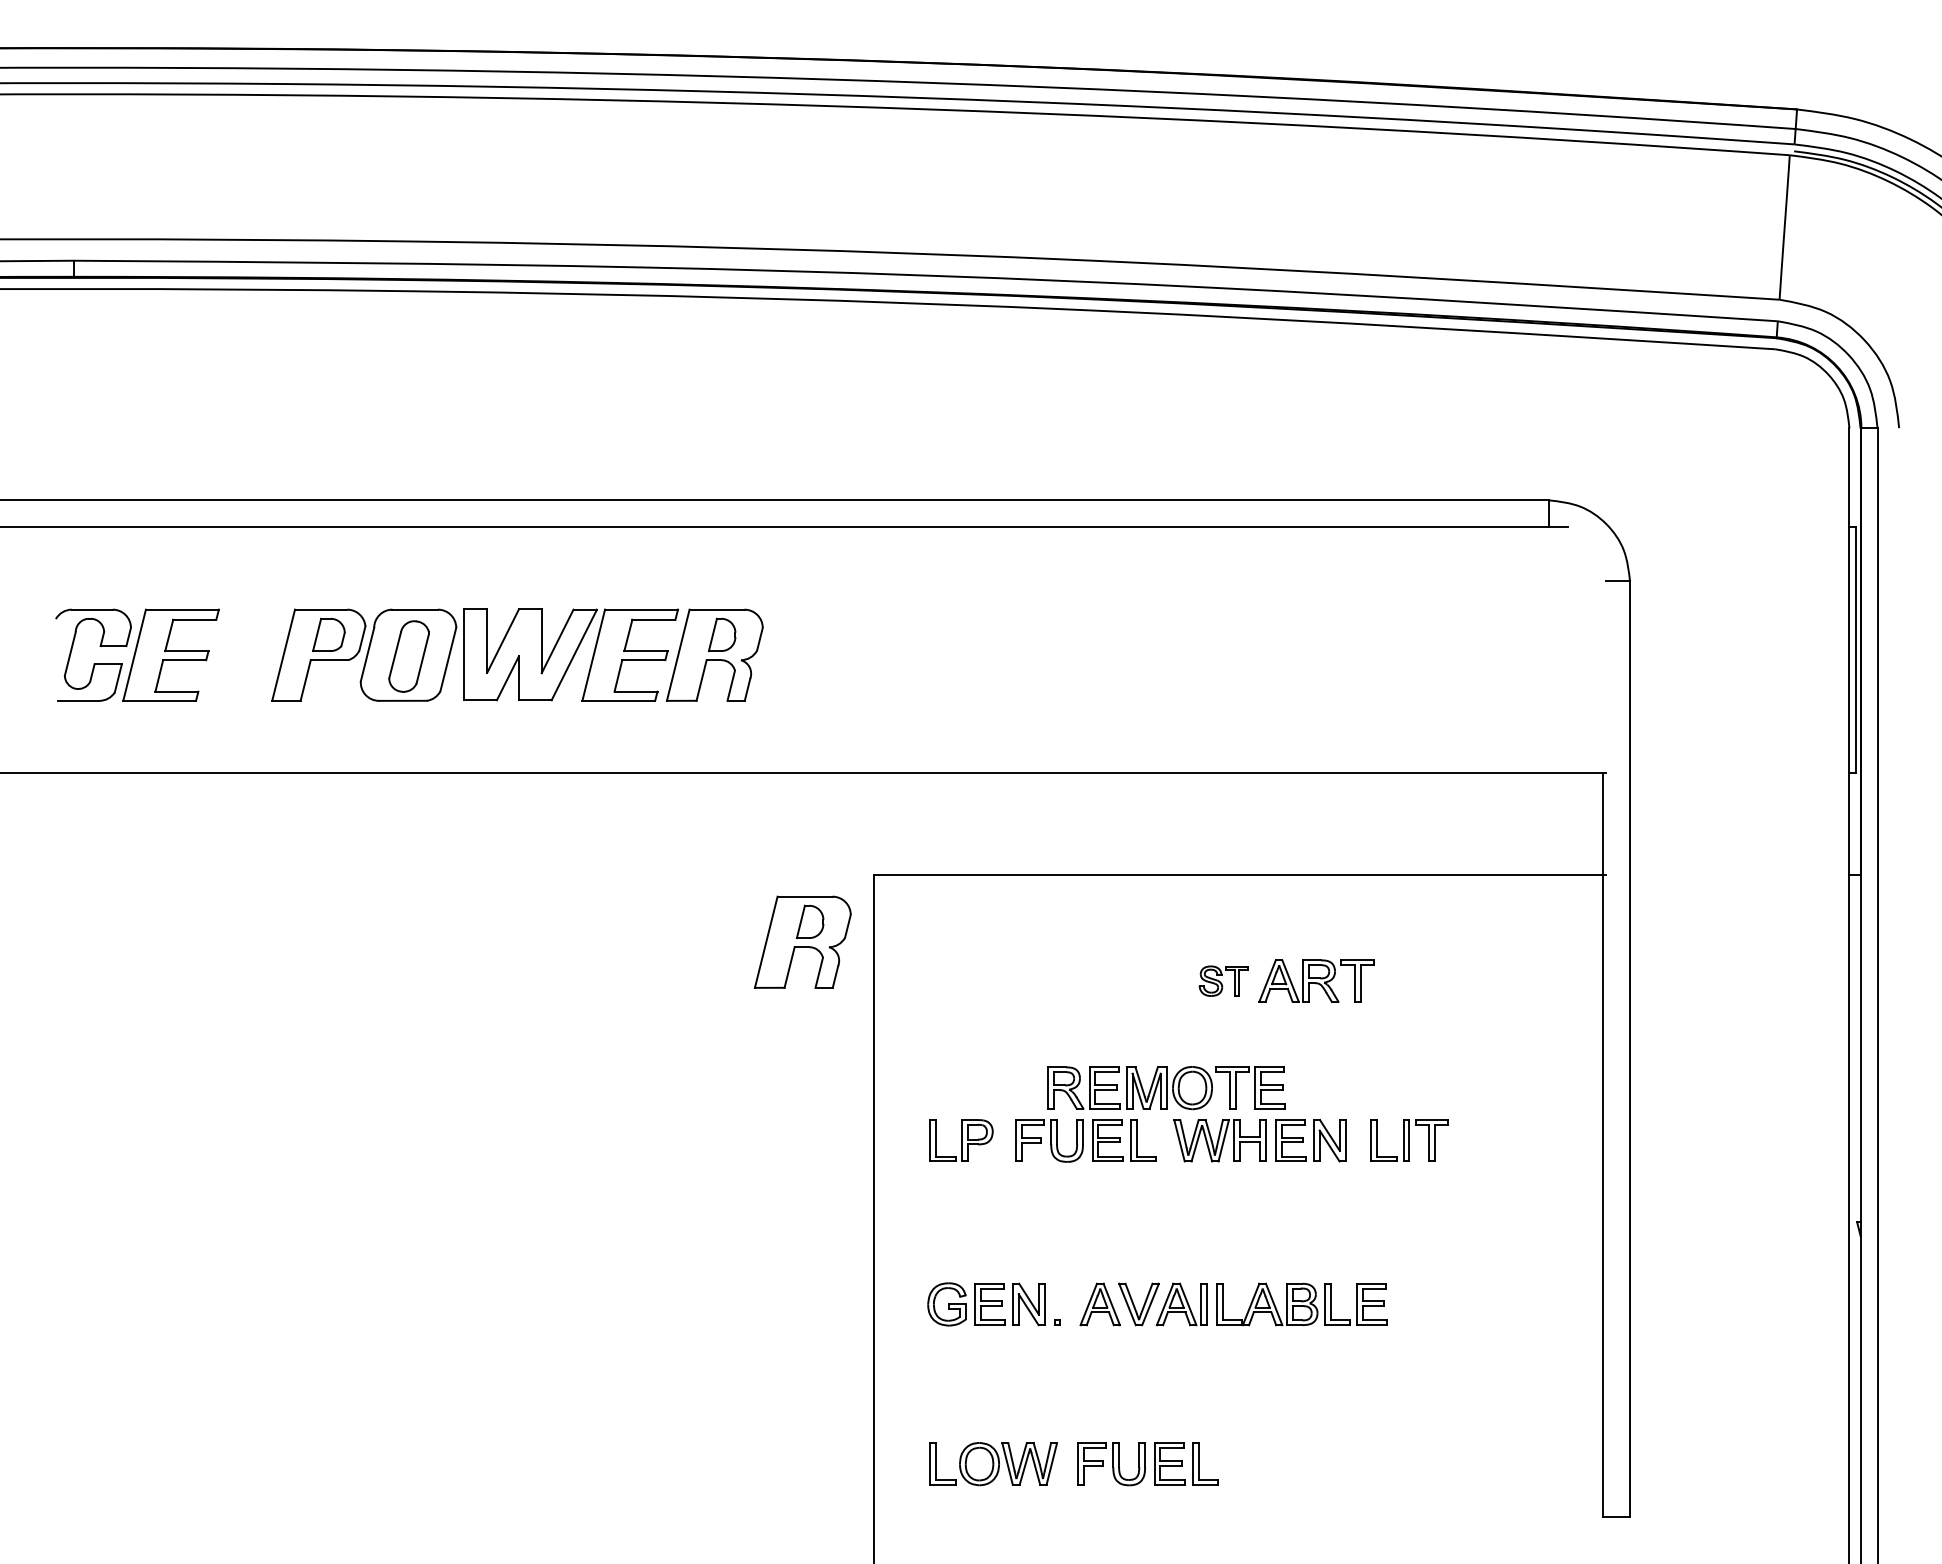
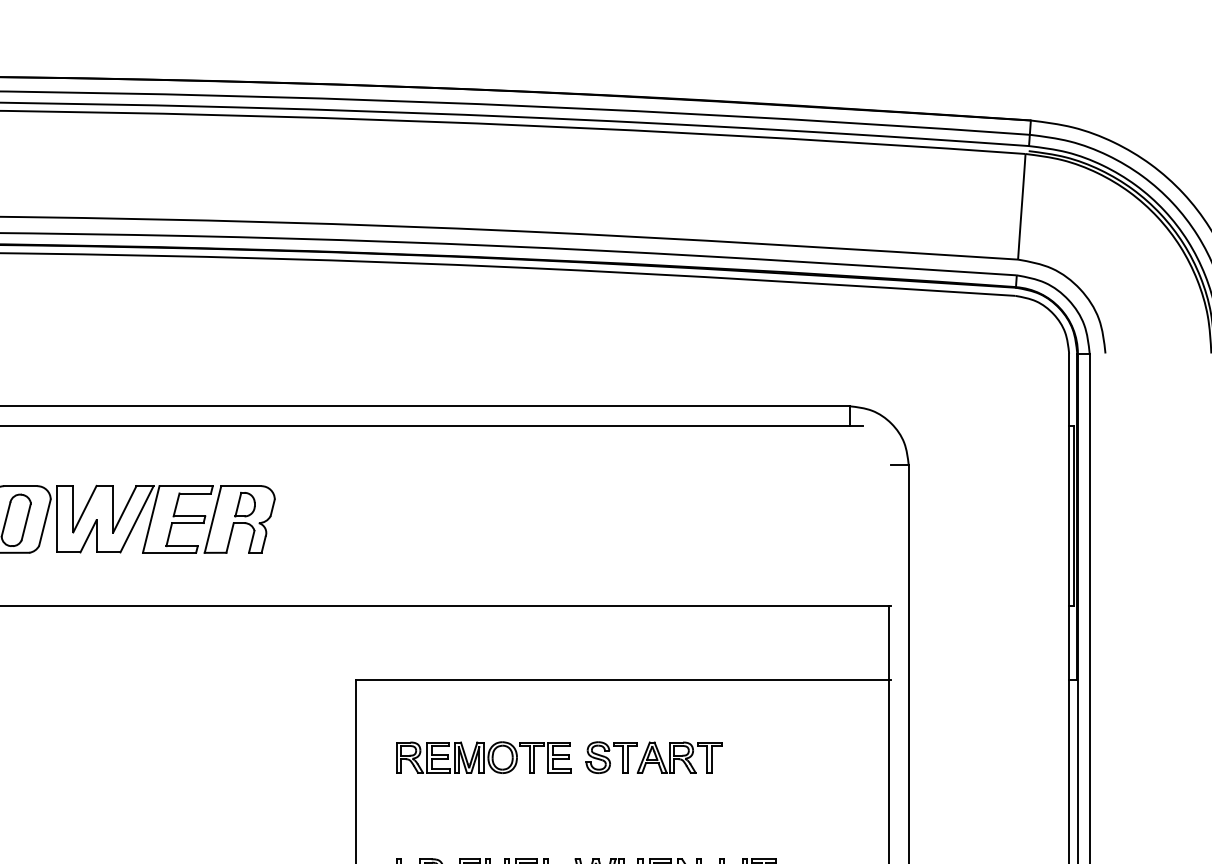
part: (802, 941) -> (303, 728), removed
part: (1223, 981) -> (611, 757), size x1.43
part: (1166, 1088) -> (483, 757), moved

